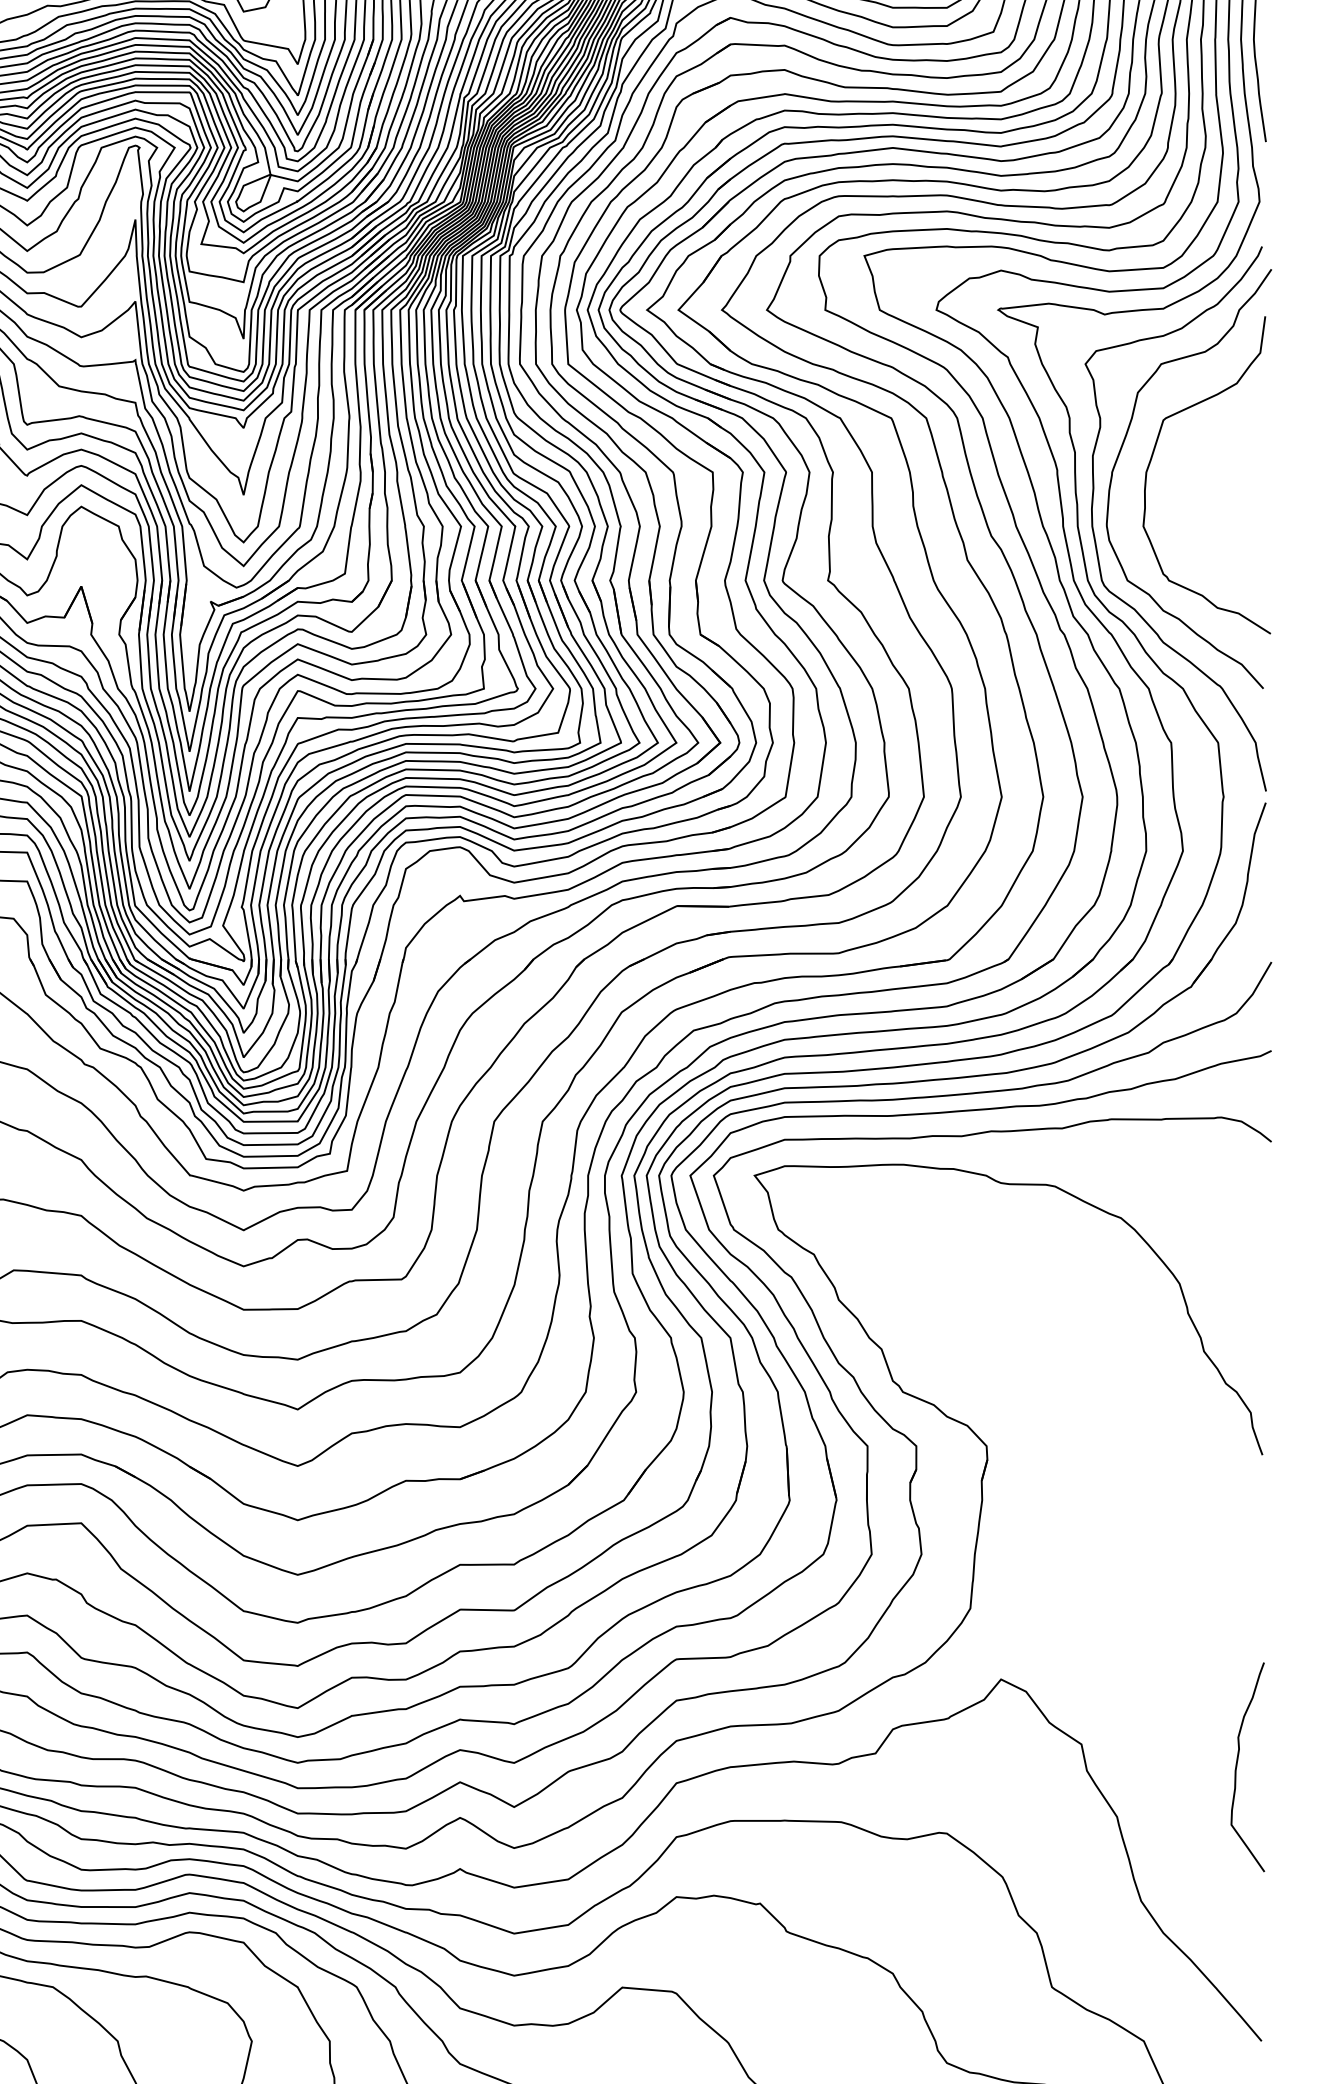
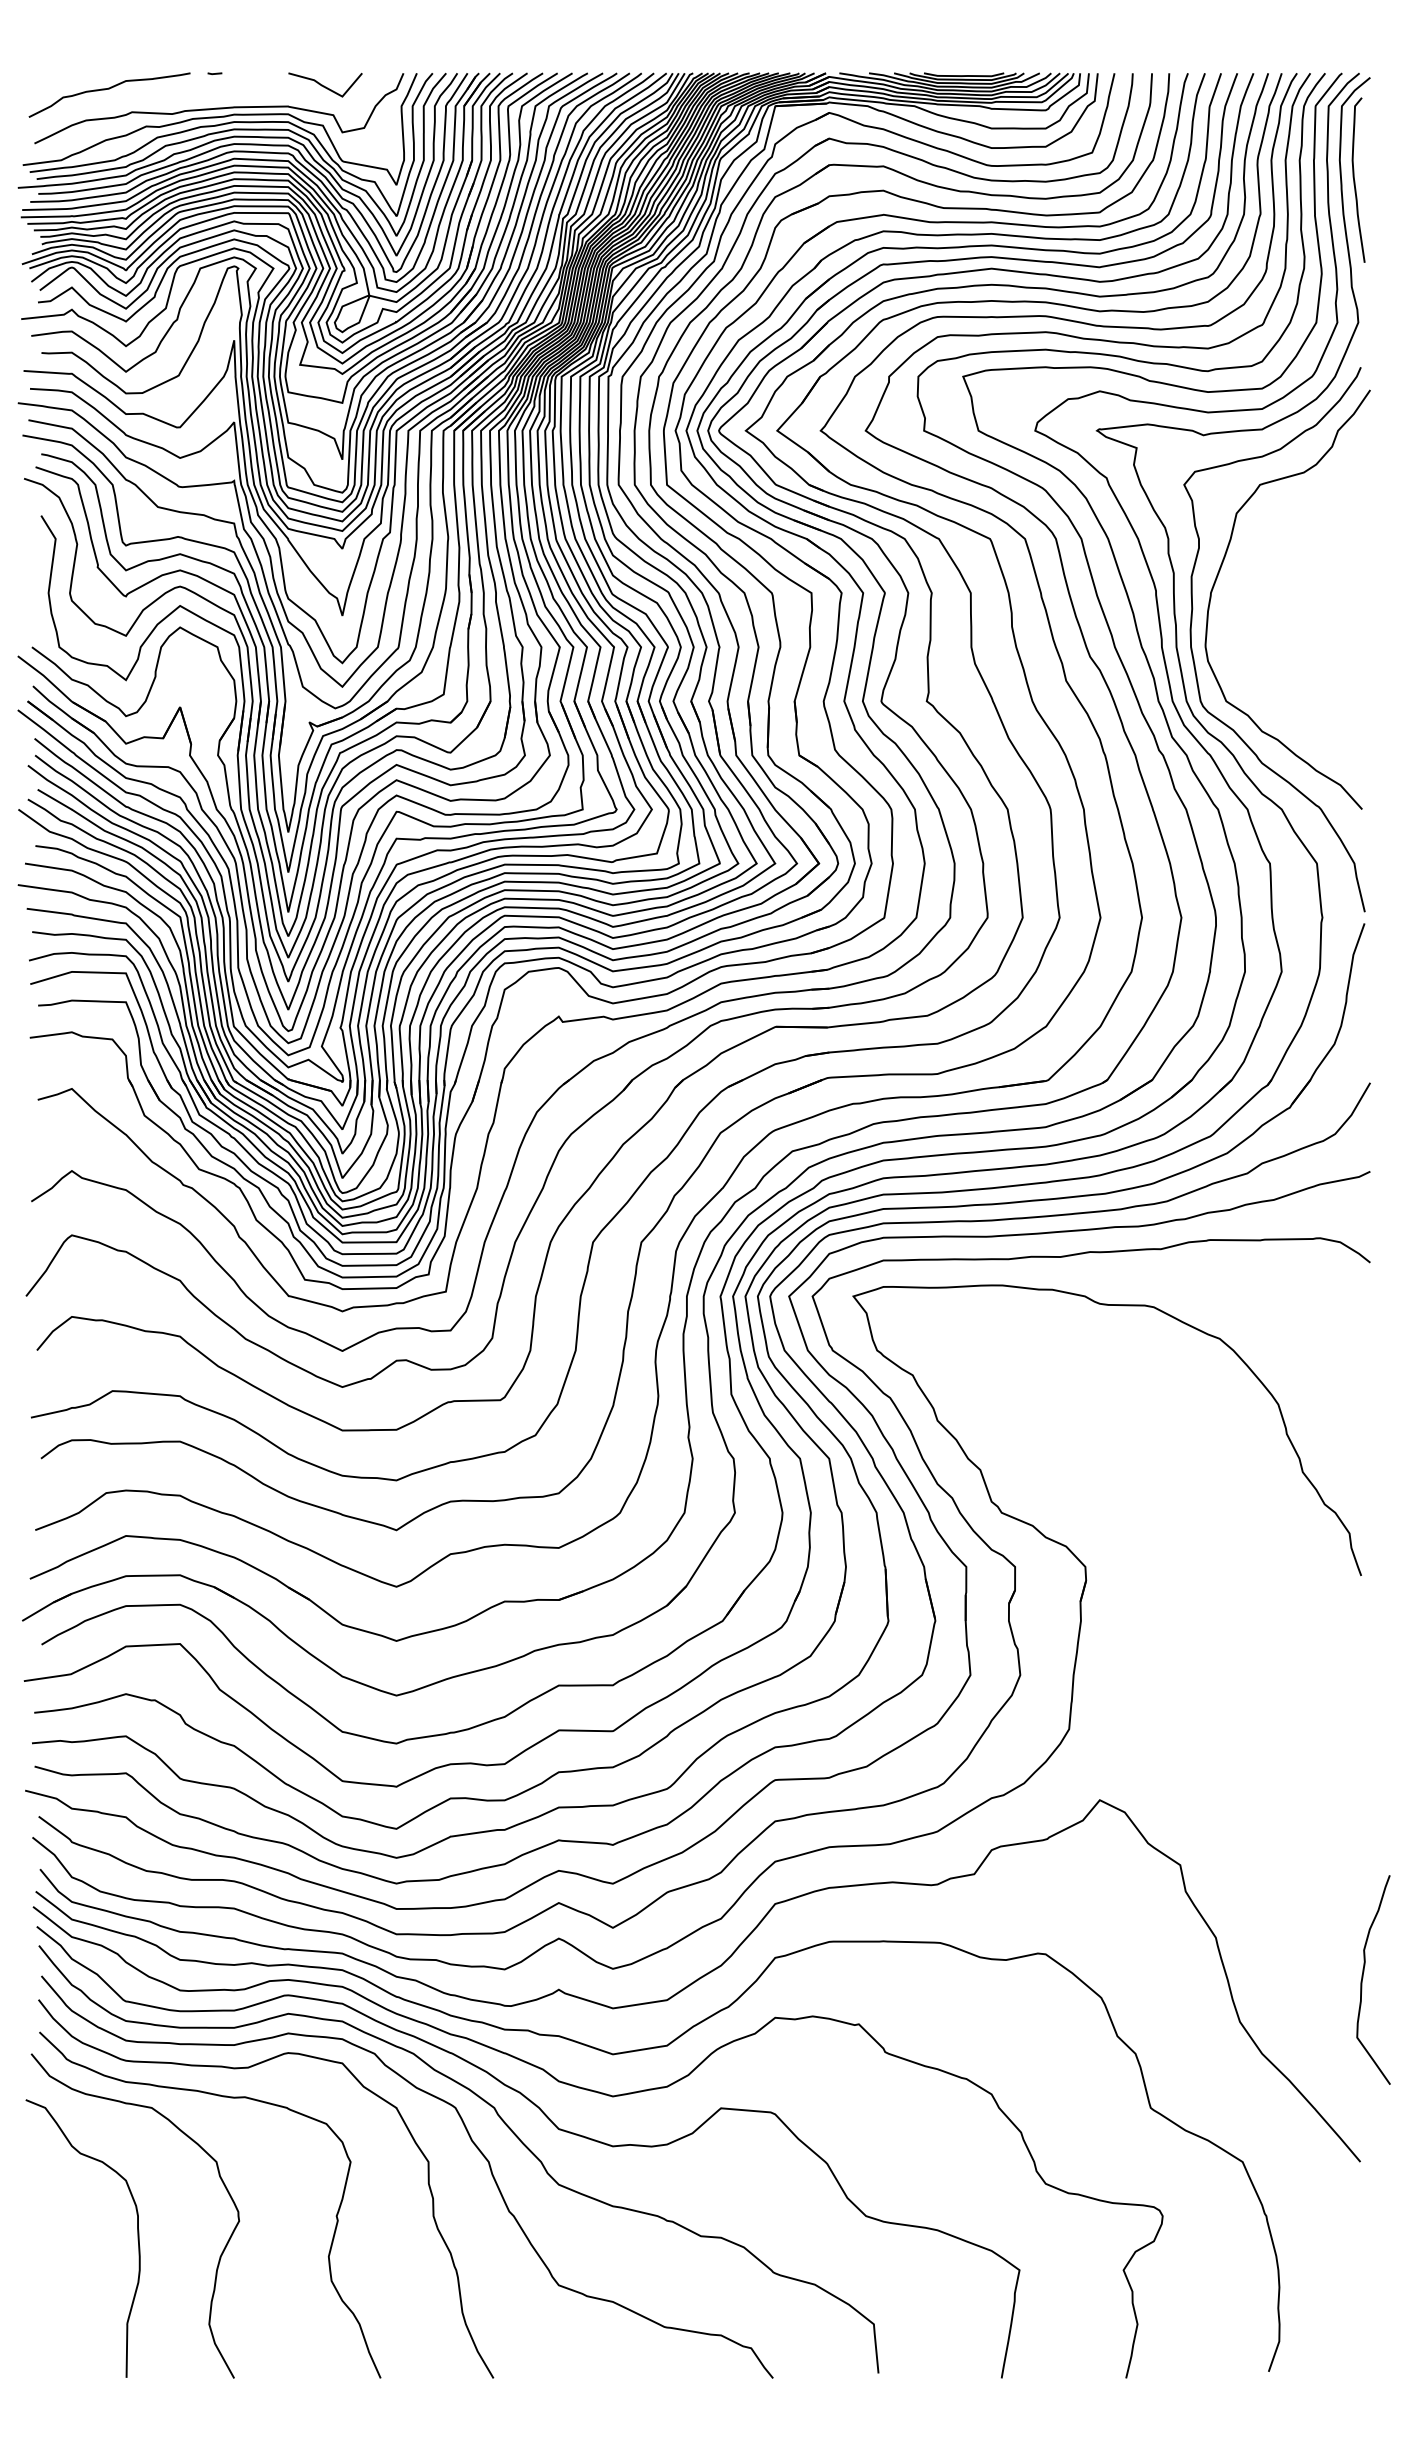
curve: (1152, 457) -> (1251, 578), removed
curve: (1237, 1765) -> (1363, 1978), moved

